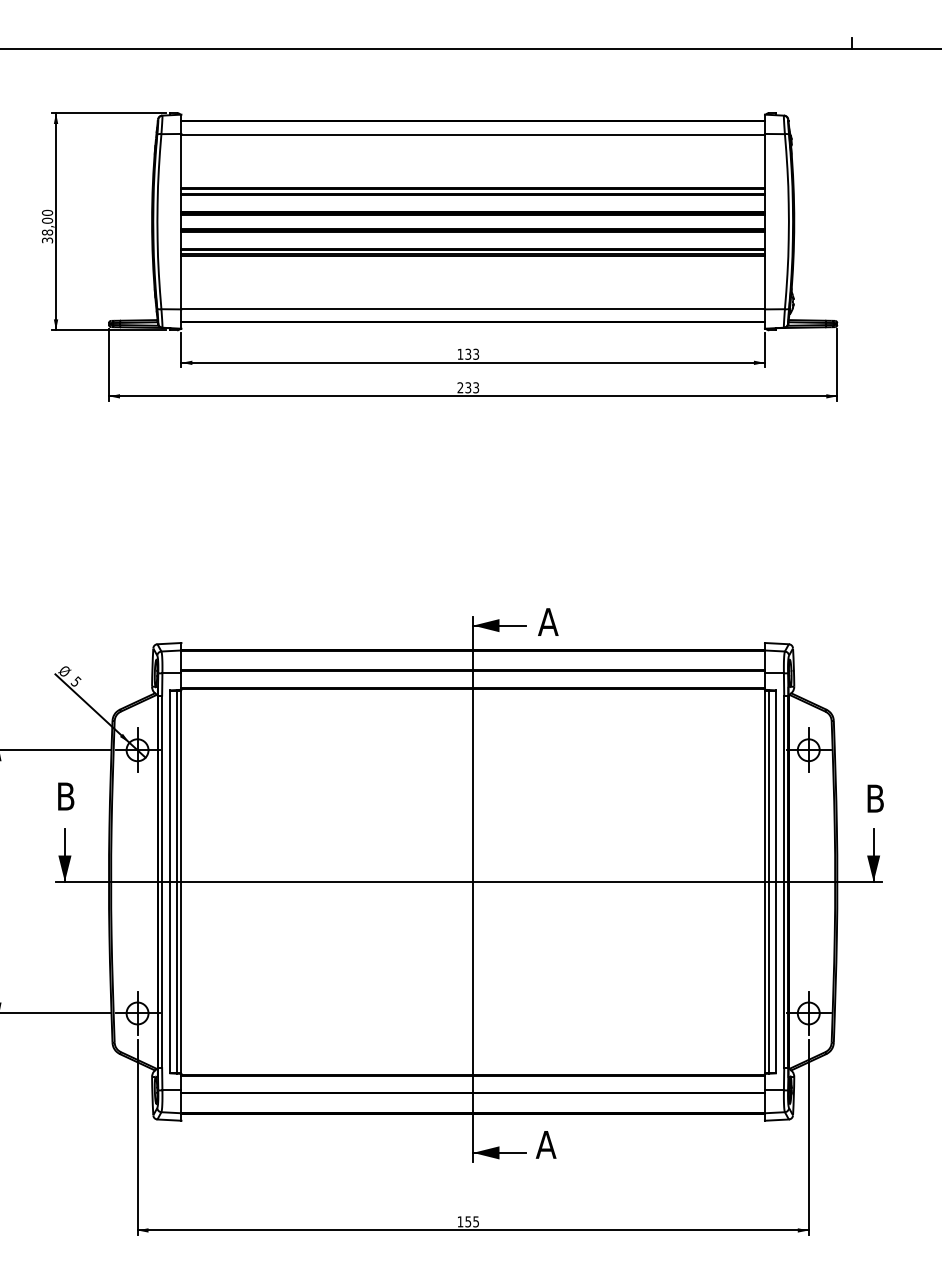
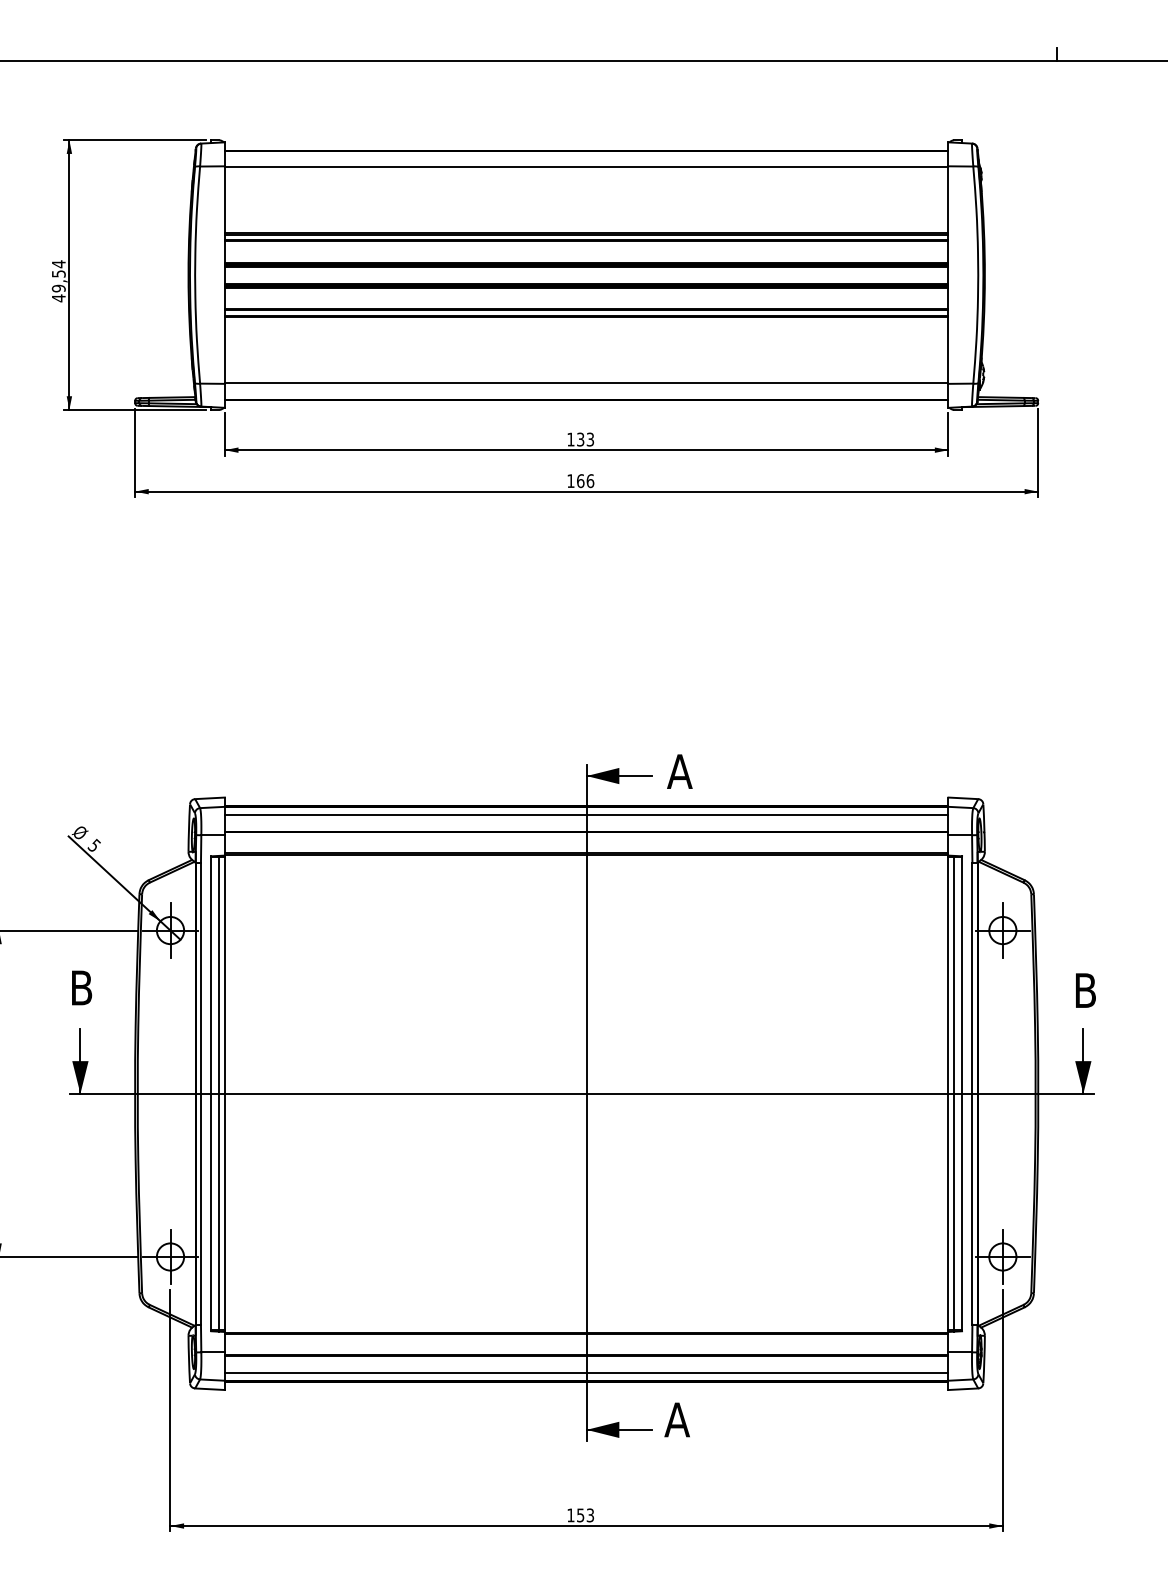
text: (47, 226) -> (58, 281), 38,00 -> 49,54
text: (468, 387) -> (580, 480), 233 -> 166
line: (472, 656) -> (585, 814), added
line: (472, 1106) -> (585, 1372), added
text: (476, 1221) -> (590, 1514), 155 -> 153

